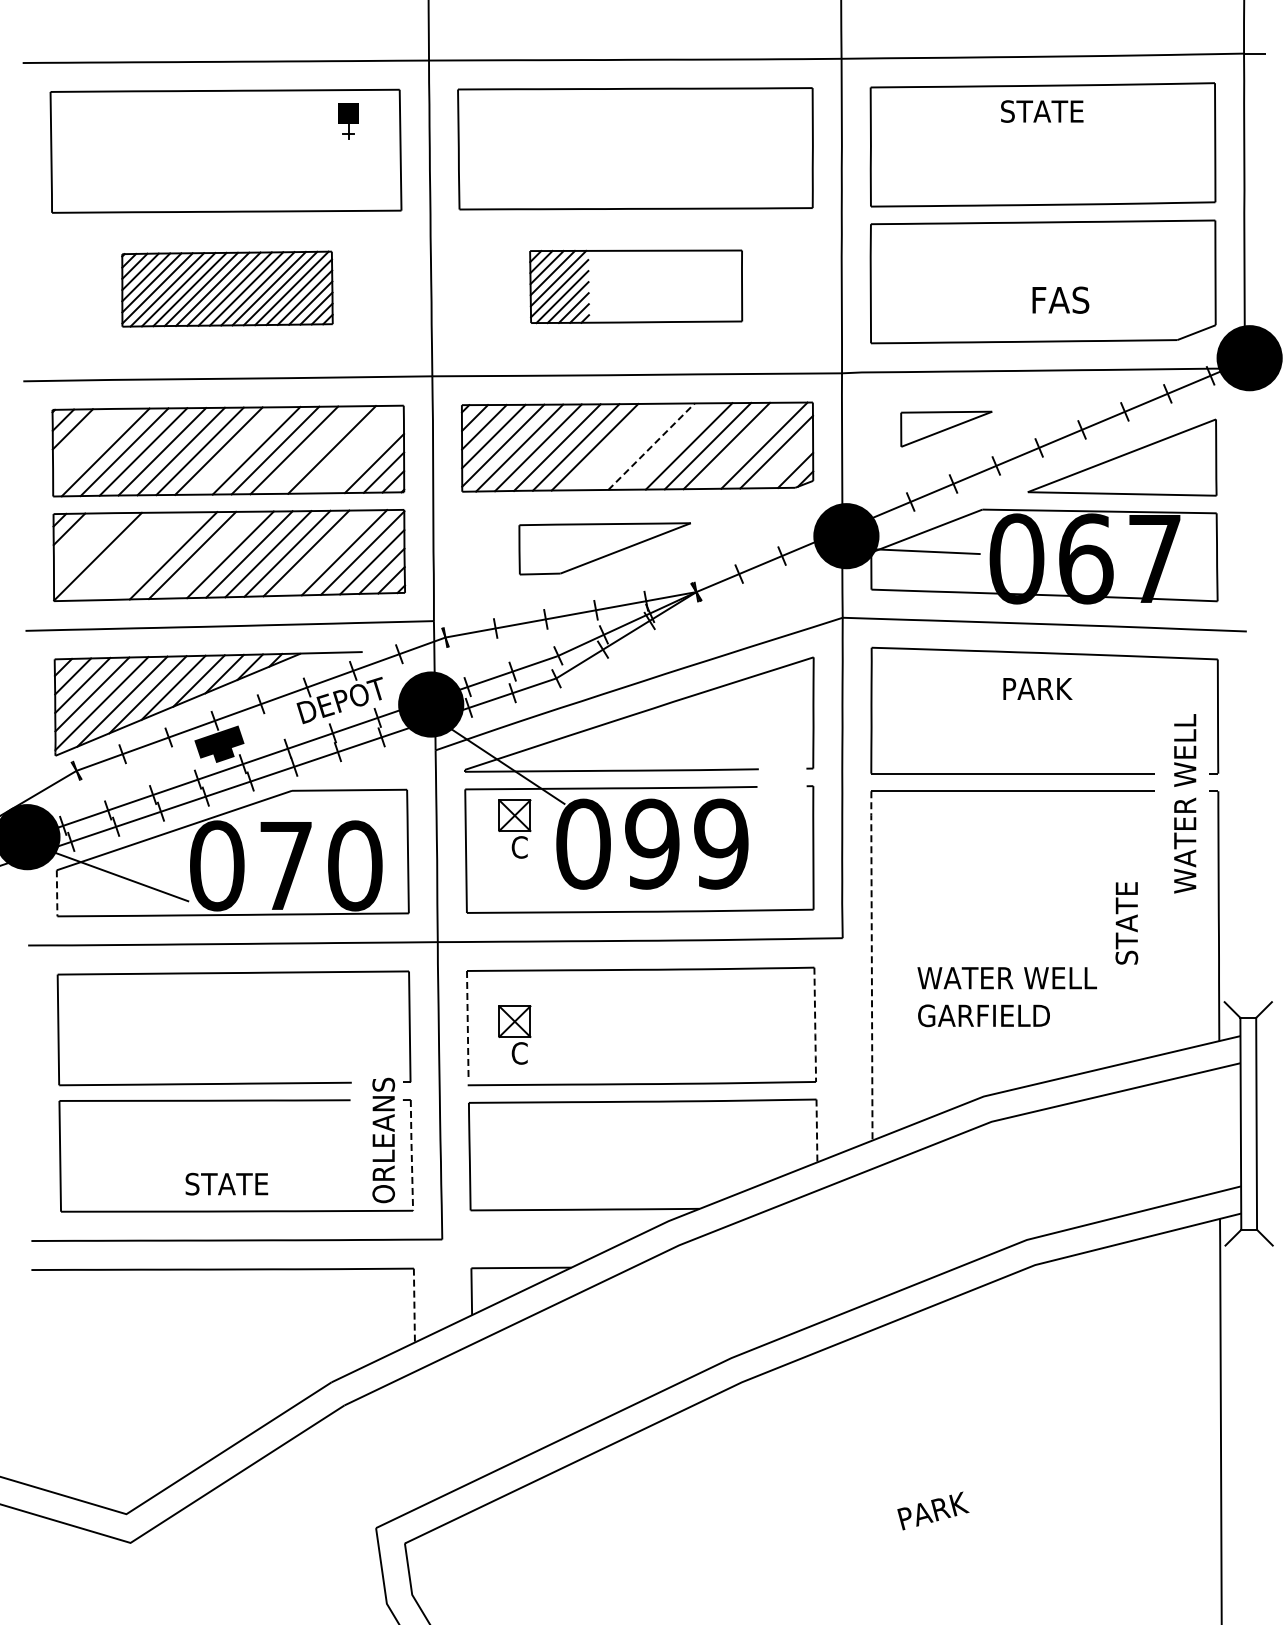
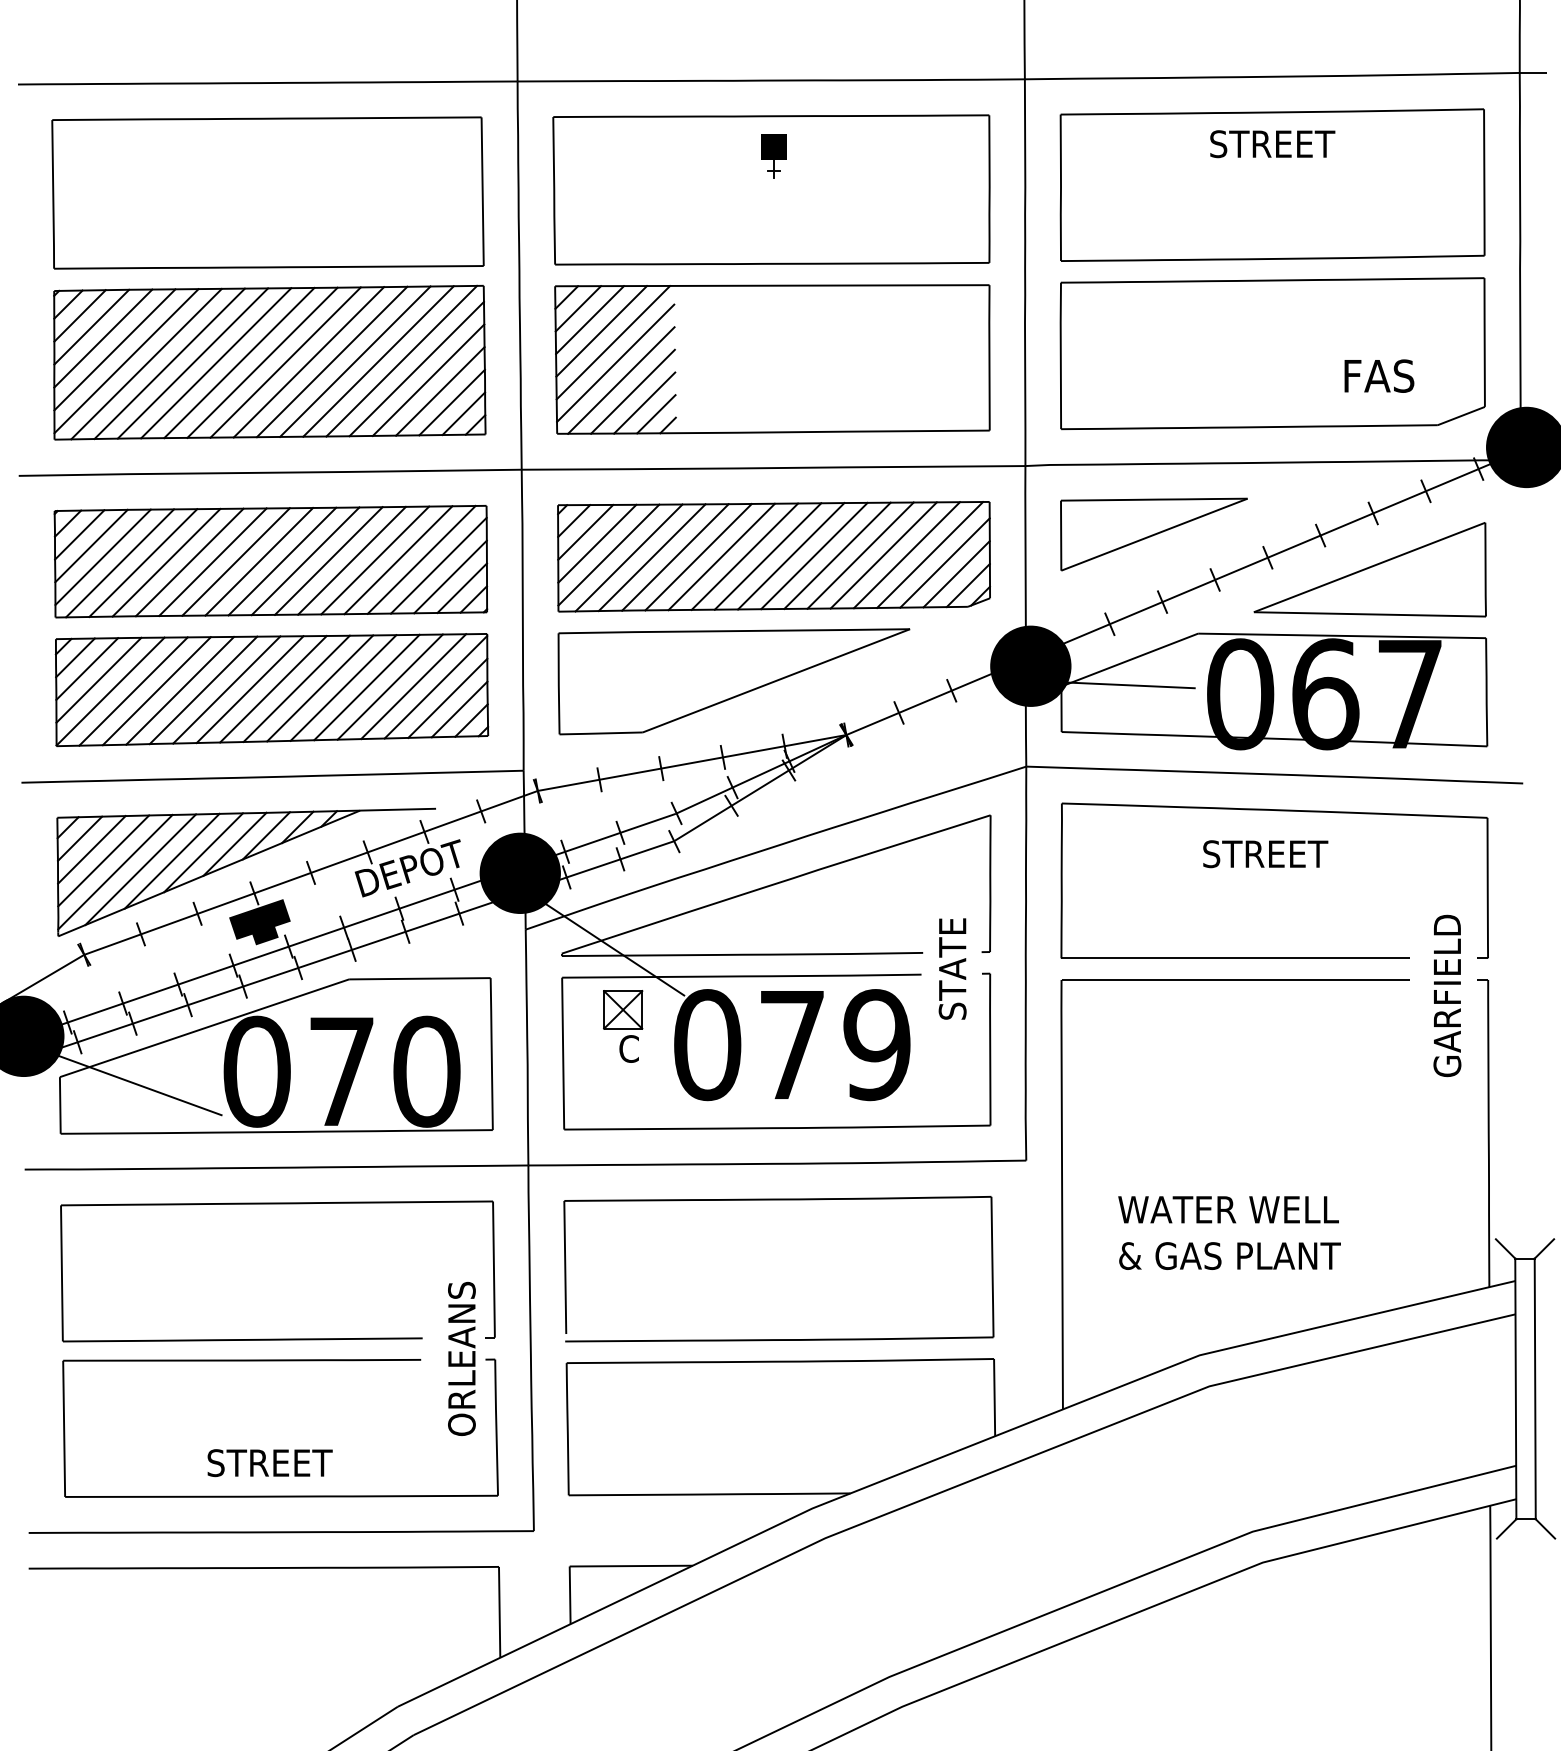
text: (1042, 111) -> (1271, 144), STATE -> STREET
part: (348, 121) -> (773, 156), moved
part: (635, 286) -> (771, 359), size x1.67
part: (227, 288) -> (269, 361), size x1.67
text: (1060, 299) -> (1378, 375), moved
part: (946, 429) -> (1153, 535), size x1.67
line: (82, 437) -> (91, 544), added
line: (745, 445) -> (906, 554), added
line: (613, 446) -> (744, 556), added
line: (632, 446) -> (767, 556), added
line: (651, 446) -> (791, 556), dashed -> solid
line: (670, 446) -> (814, 556), added
line: (91, 447) -> (102, 557), added
line: (313, 449) -> (375, 559), added
line: (350, 449) -> (421, 559), added
line: (237, 450) -> (282, 560), added
line: (364, 454) -> (438, 565), added
line: (786, 461) -> (957, 574), added
line: (78, 538) -> (86, 669), added
line: (88, 547) -> (98, 680), added
part: (604, 548) -> (733, 681), size x1.67
line: (325, 552) -> (390, 686), added
line: (211, 554) -> (250, 688), added
line: (154, 555) -> (180, 690), added
line: (116, 556) -> (133, 691), added
line: (135, 556) -> (156, 691), added
text: (1037, 688) -> (1265, 853), PARK -> STREET
text: (1184, 803) -> (1446, 994), WATER WELL -> GARFIELD
text: (652, 843) -> (792, 1044), 099 -> 079
line: (57, 893) -> (60, 1105), dashed -> solid
text: (1126, 923) -> (952, 969), moved
line: (871, 965) -> (1061, 1194), dashed -> solid
text: (1008, 1015) -> (1230, 1255), GARFIELD -> & GAS PLANT
line: (467, 1025) -> (564, 1267), dashed -> solid
line: (815, 1026) -> (992, 1269), dashed -> solid
part: (514, 1034) -> (622, 1279), removed
line: (816, 1131) -> (994, 1398), dashed -> solid
text: (383, 1140) -> (461, 1358), moved
line: (411, 1154) -> (496, 1426), dashed -> solid
text: (227, 1183) -> (269, 1462), STATE -> STREET
line: (414, 1305) -> (499, 1612), dashed -> solid

